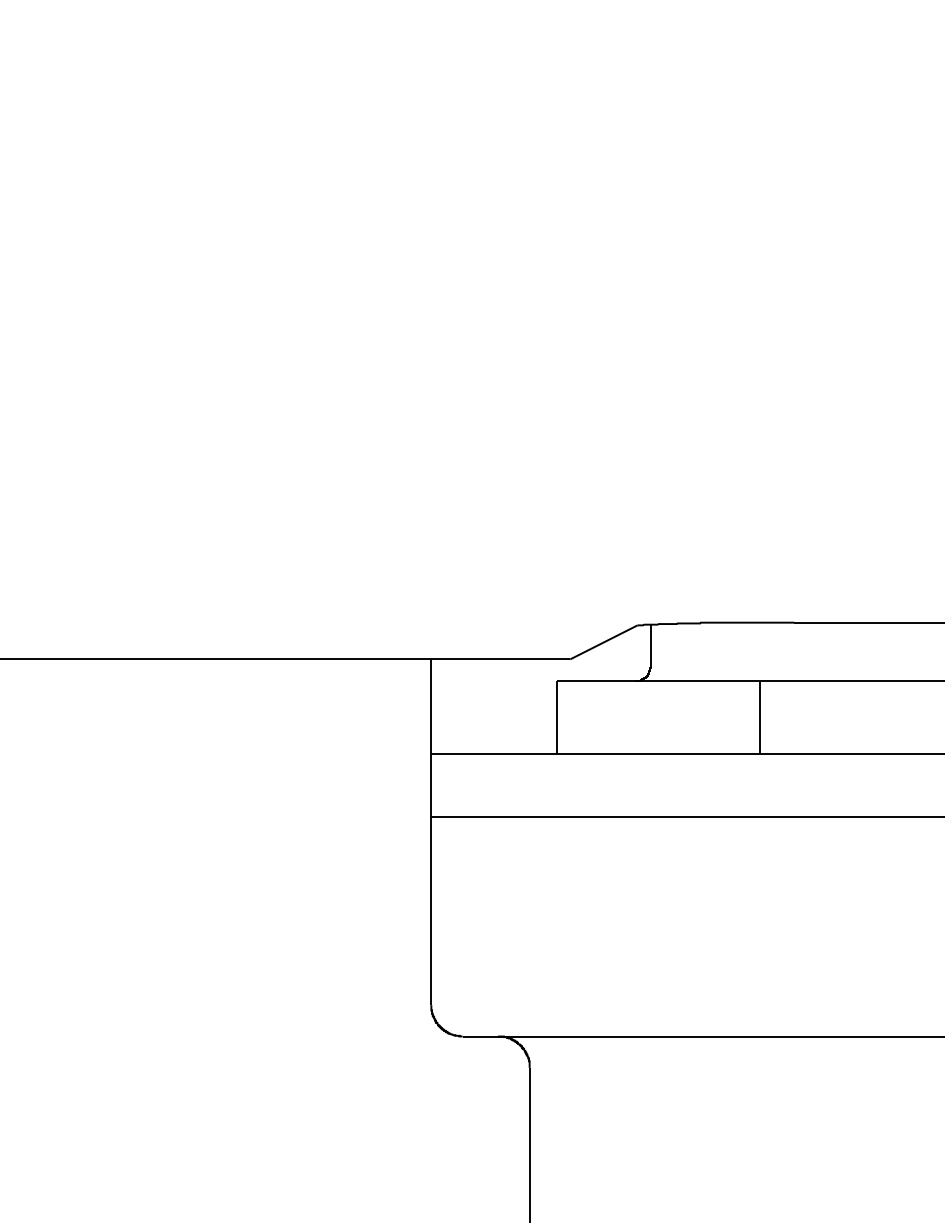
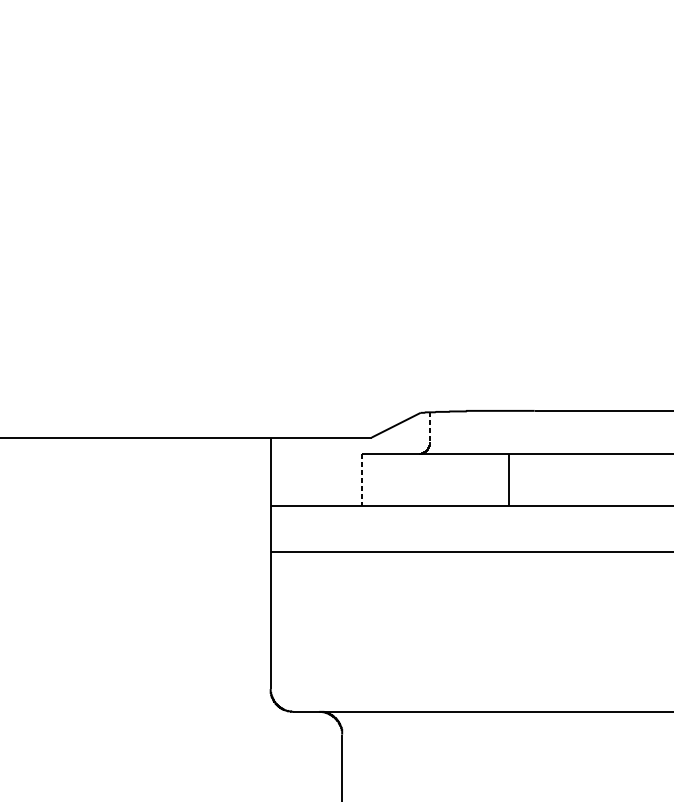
line: (650, 645) -> (430, 427), solid -> dashed
line: (556, 717) -> (361, 479), solid -> dashed

